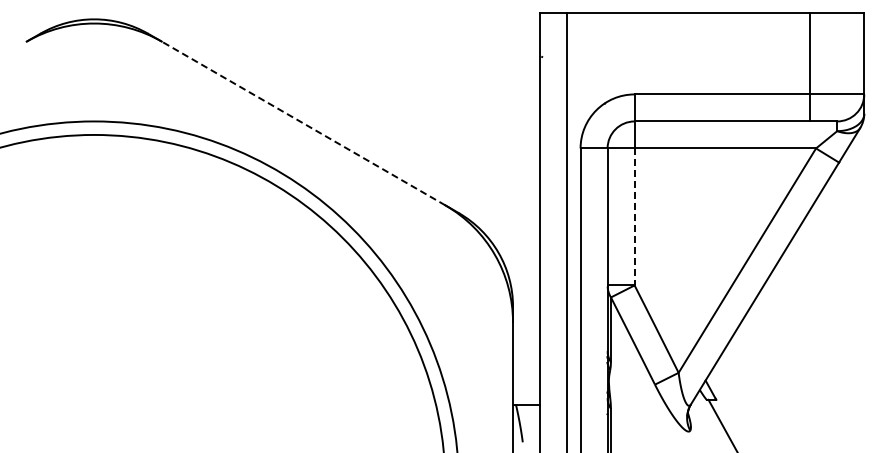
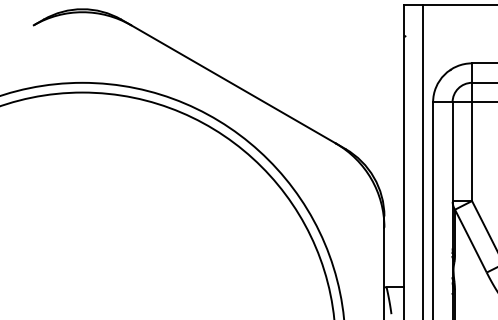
line: (303, 123) -> (233, 84), dashed -> solid
line: (634, 217) -> (471, 152), dashed -> solid

